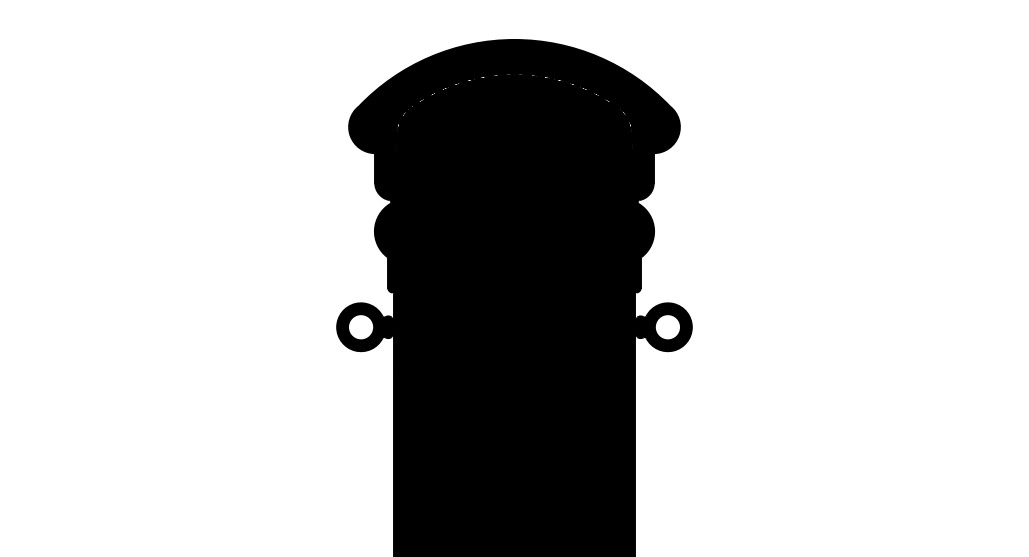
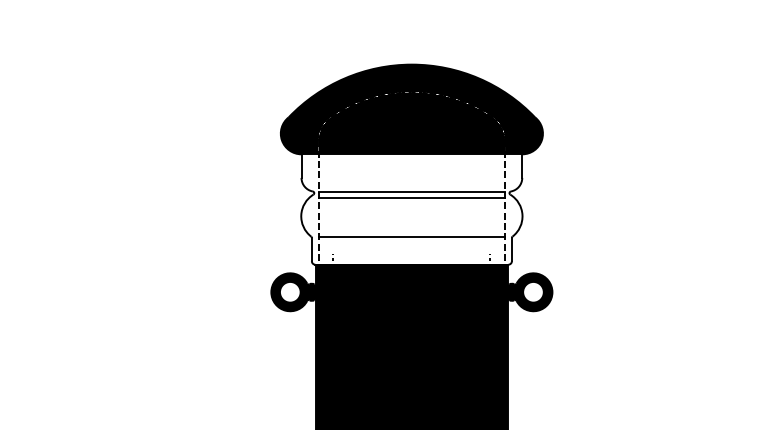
fill: (514, 222) -> (411, 209), removed

